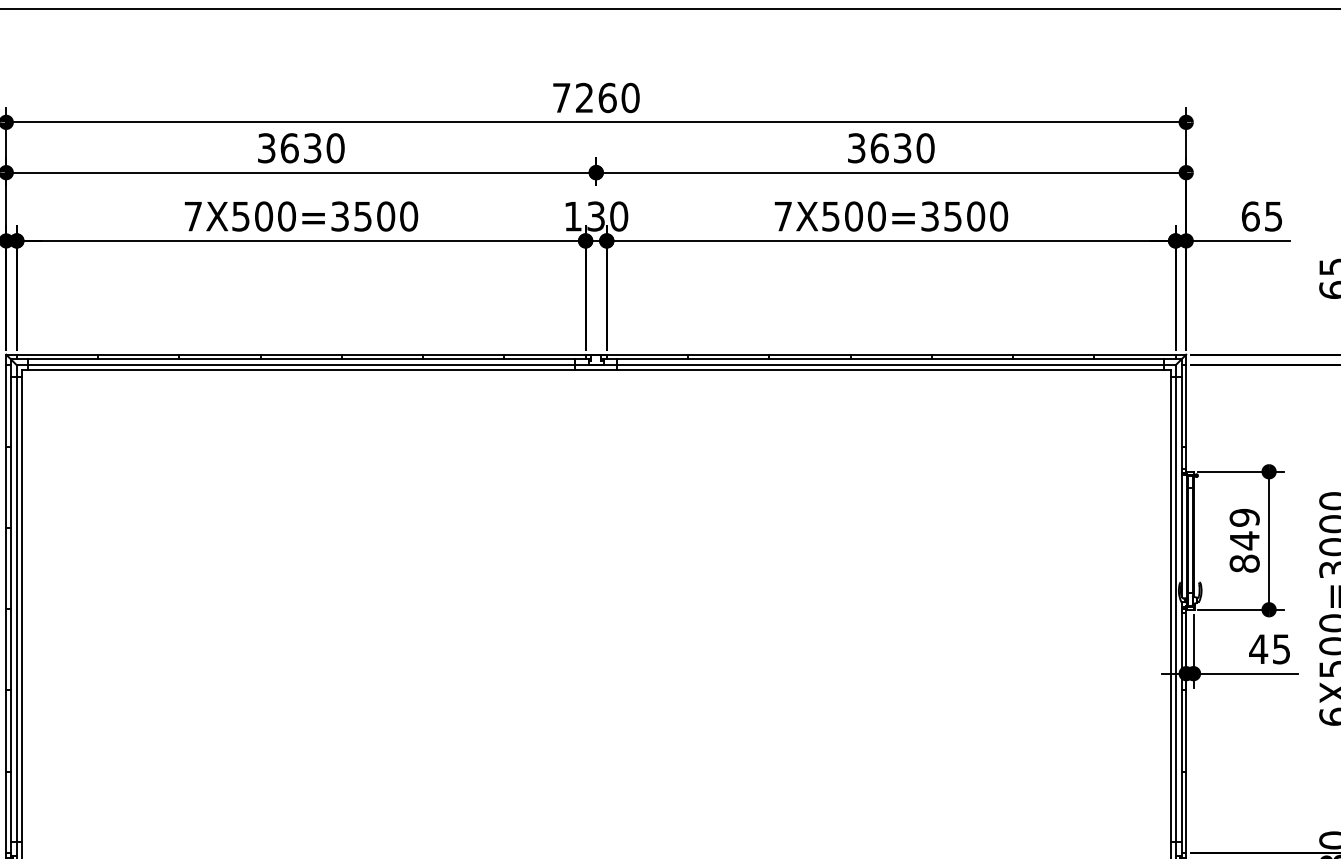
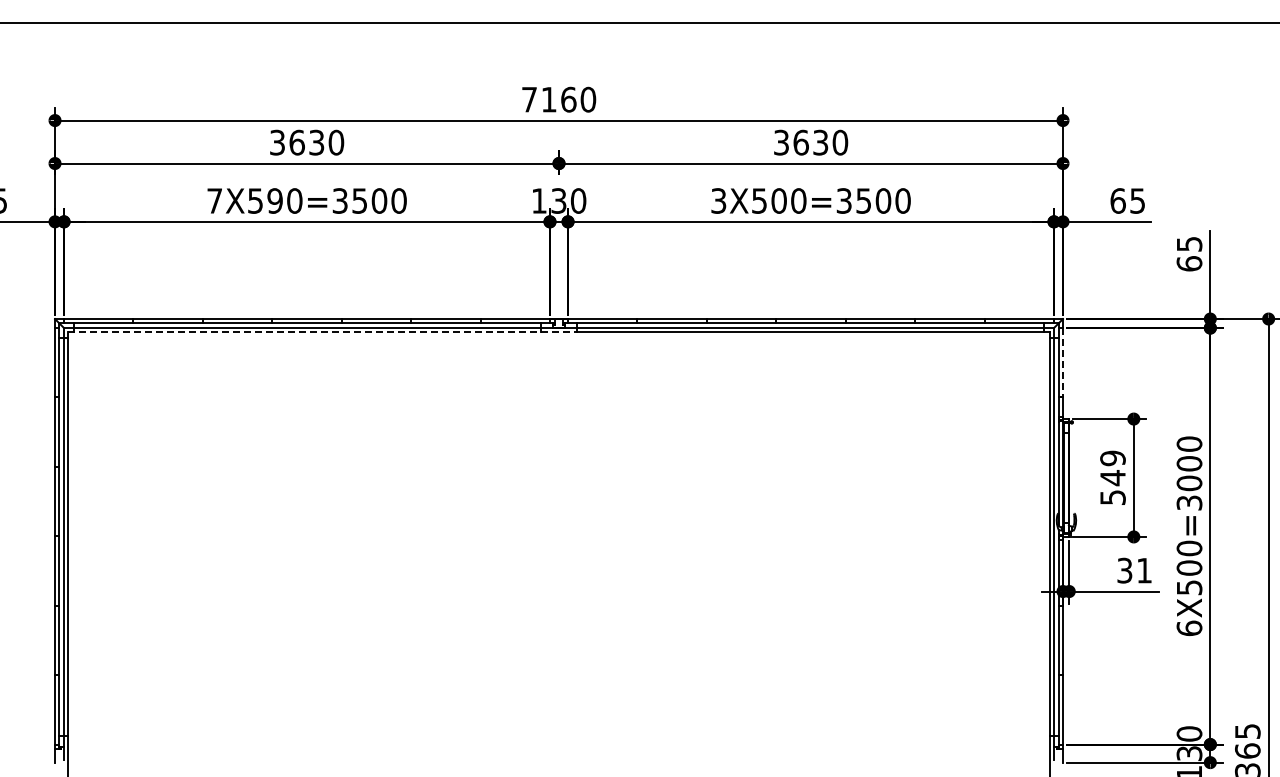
text: (583, 97) -> (548, 99), 7260 -> 7160
text: (263, 215) -> (274, 200), 7X500=3500 -> 7X590=3500
text: (782, 215) -> (718, 200), 7X500=3500 -> 3X500=3500
line: (320, 370) -> (323, 332), solid -> dashed
line: (1186, 405) -> (1063, 362), solid -> dashed
text: (1244, 563) -> (1112, 497), 849 -> 549
text: (1268, 649) -> (1133, 570), 45 -> 31

